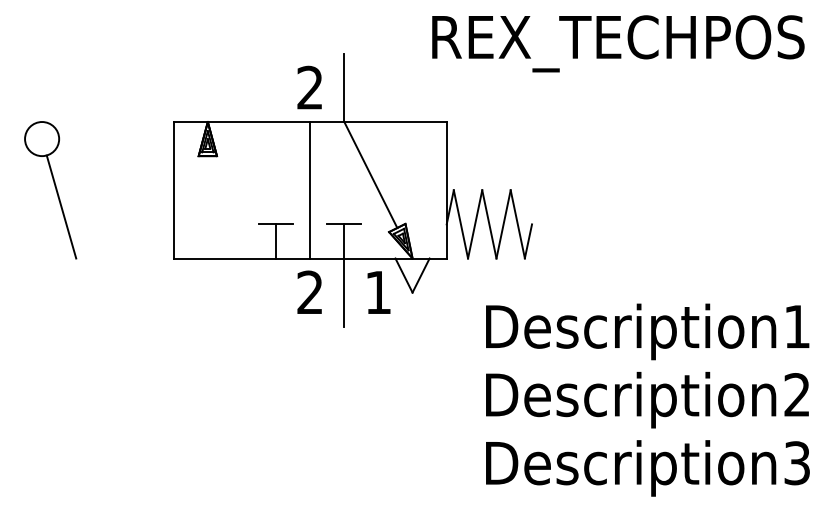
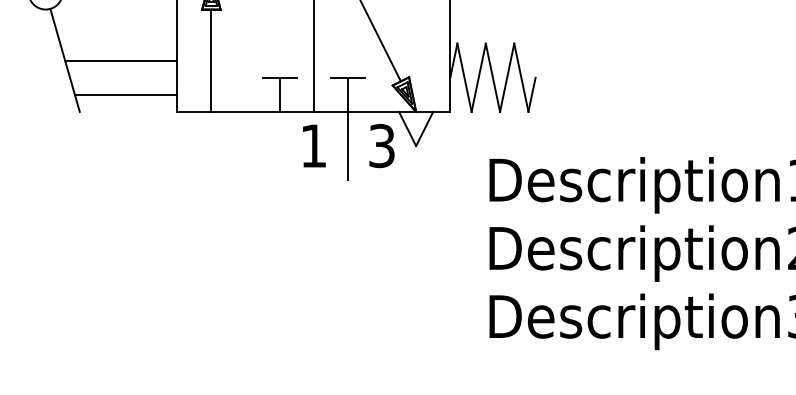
line: (117, 207) -> (121, 60), added
line: (207, 207) -> (211, 60), added
line: (122, 241) -> (126, 94), added
text: (309, 291) -> (313, 144), 2 -> 1
text: (378, 292) -> (382, 145), 1 -> 3

